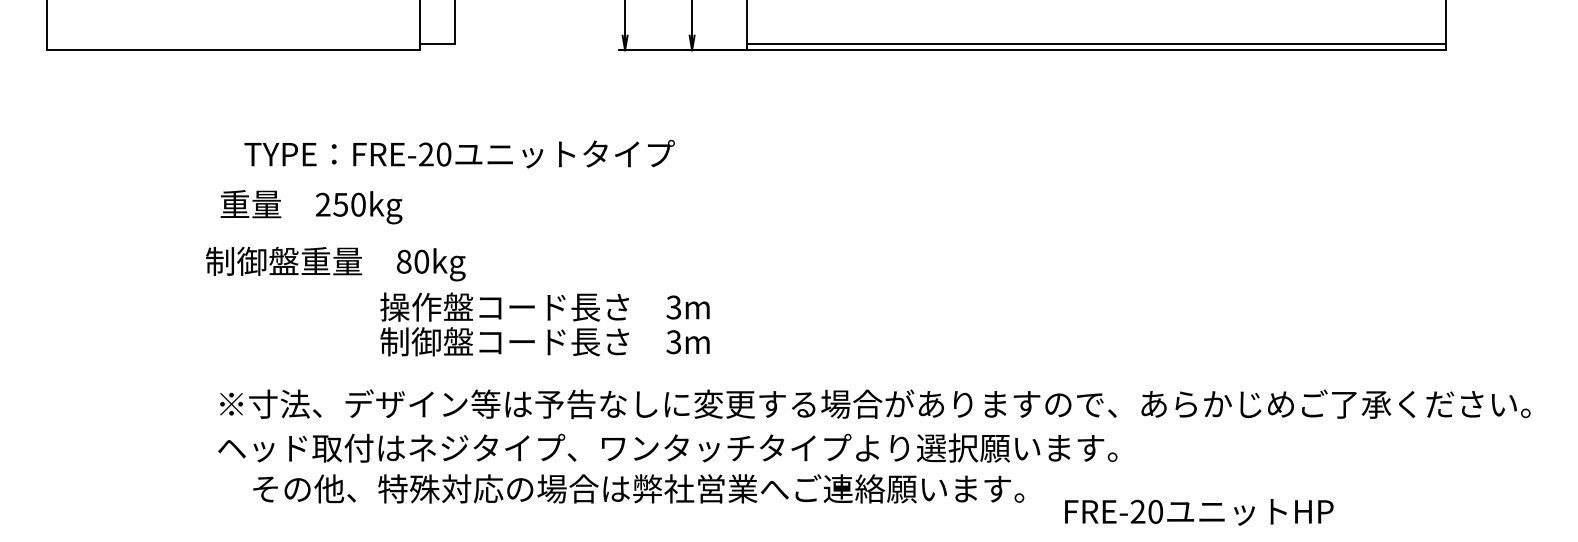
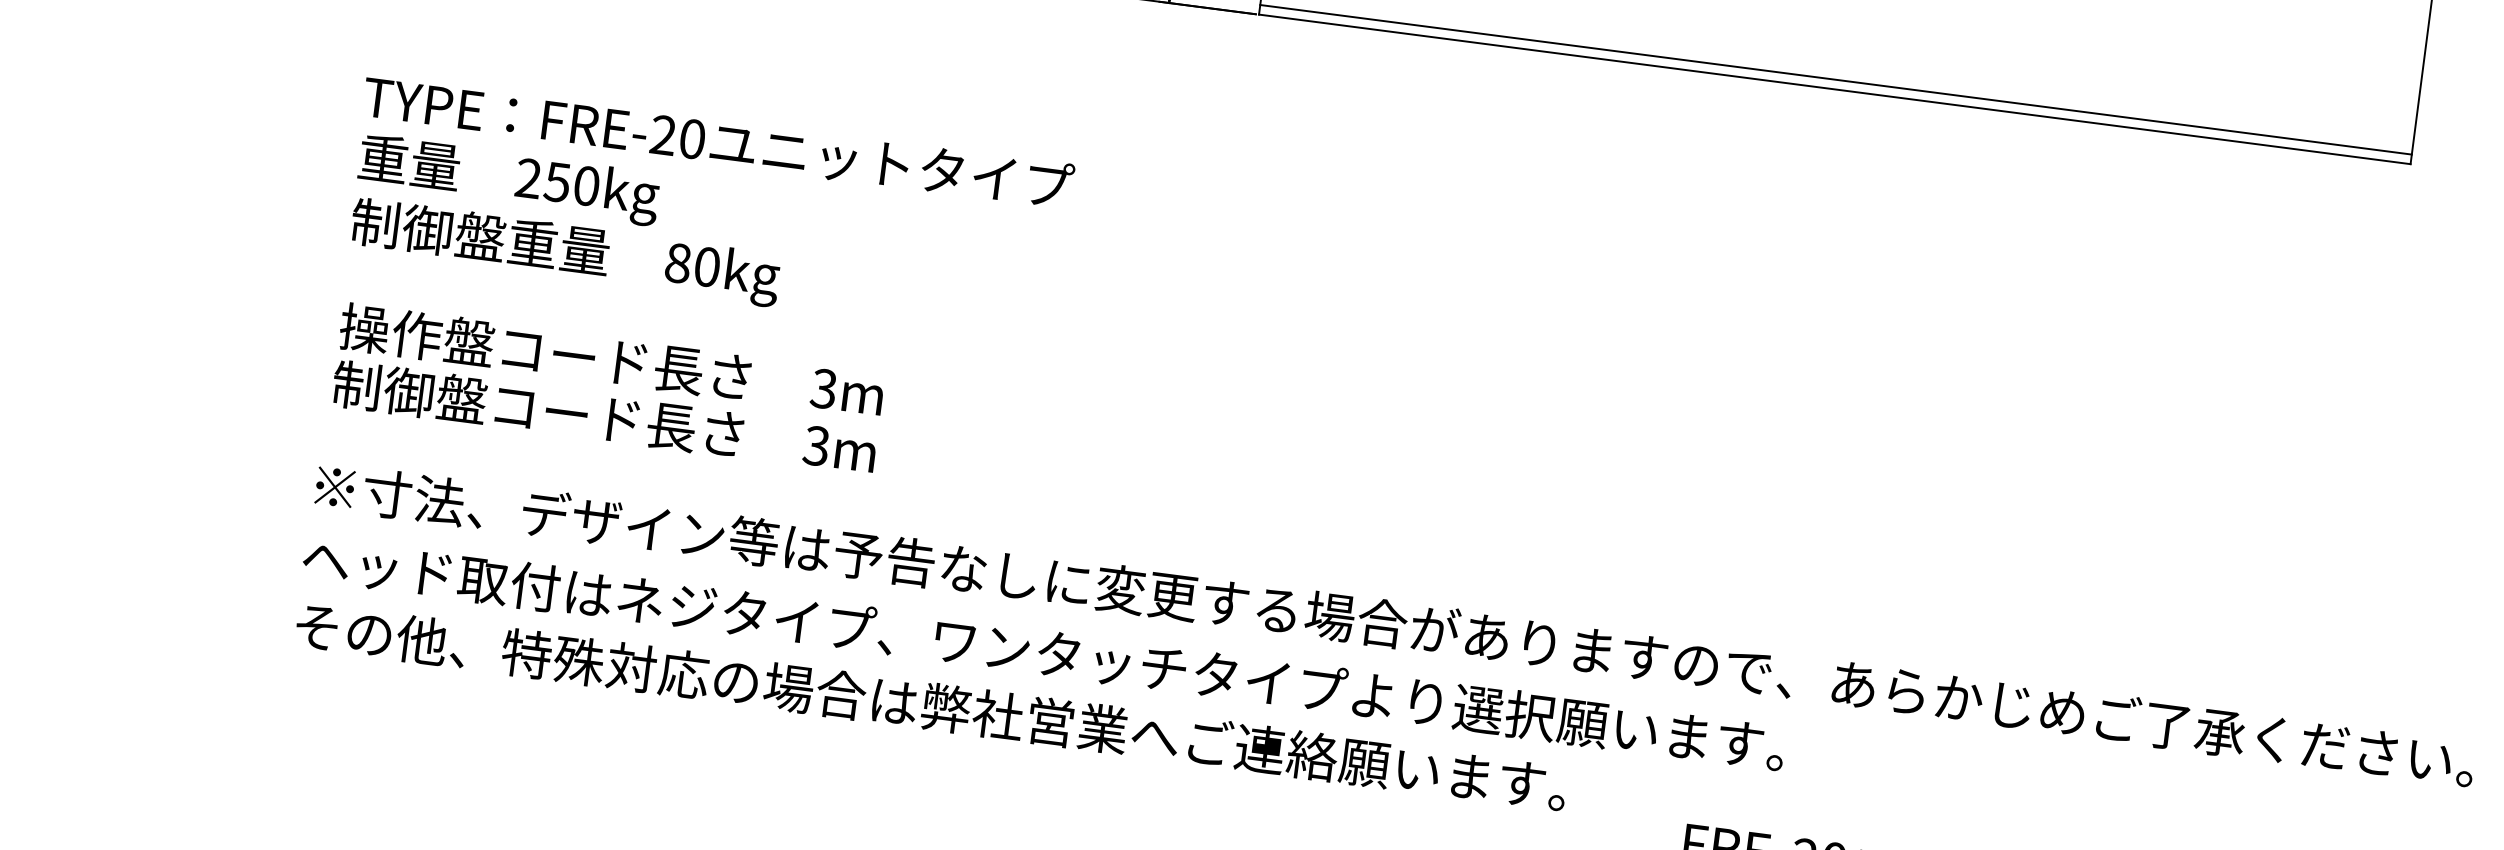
text: (459, 153) -> (718, 140), moved
text: (335, 263) -> (564, 251), moved
text: (544, 324) -> (607, 389), moved
text: (638, 488) -> (931, 705), moved

